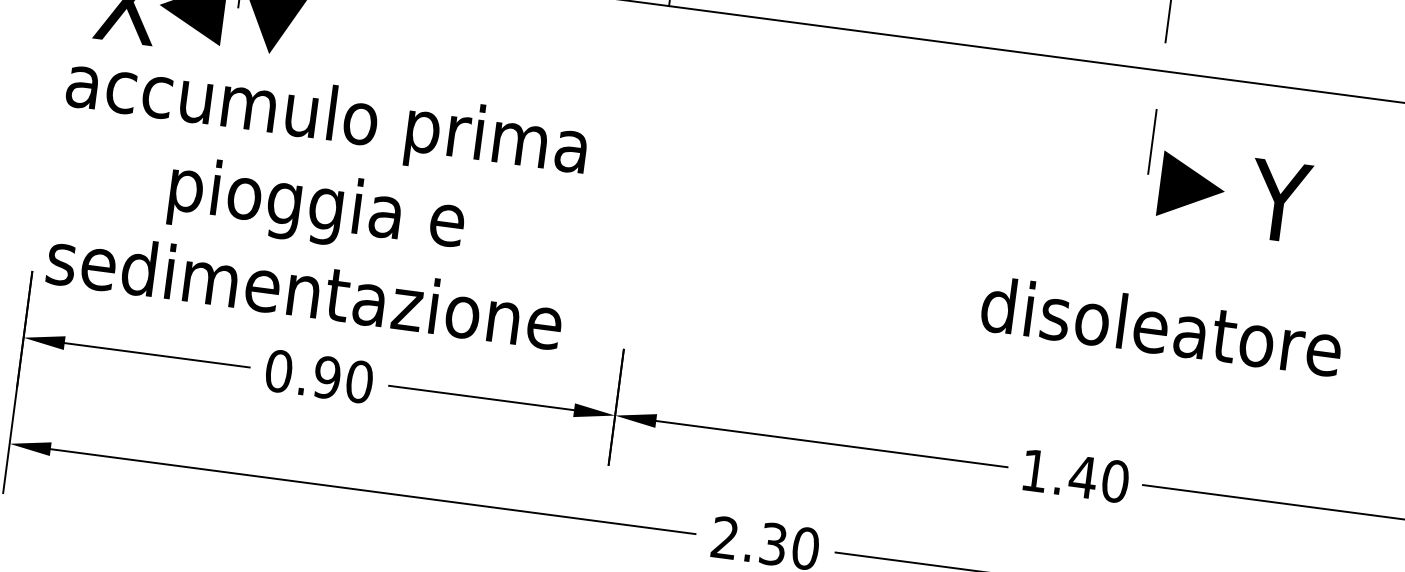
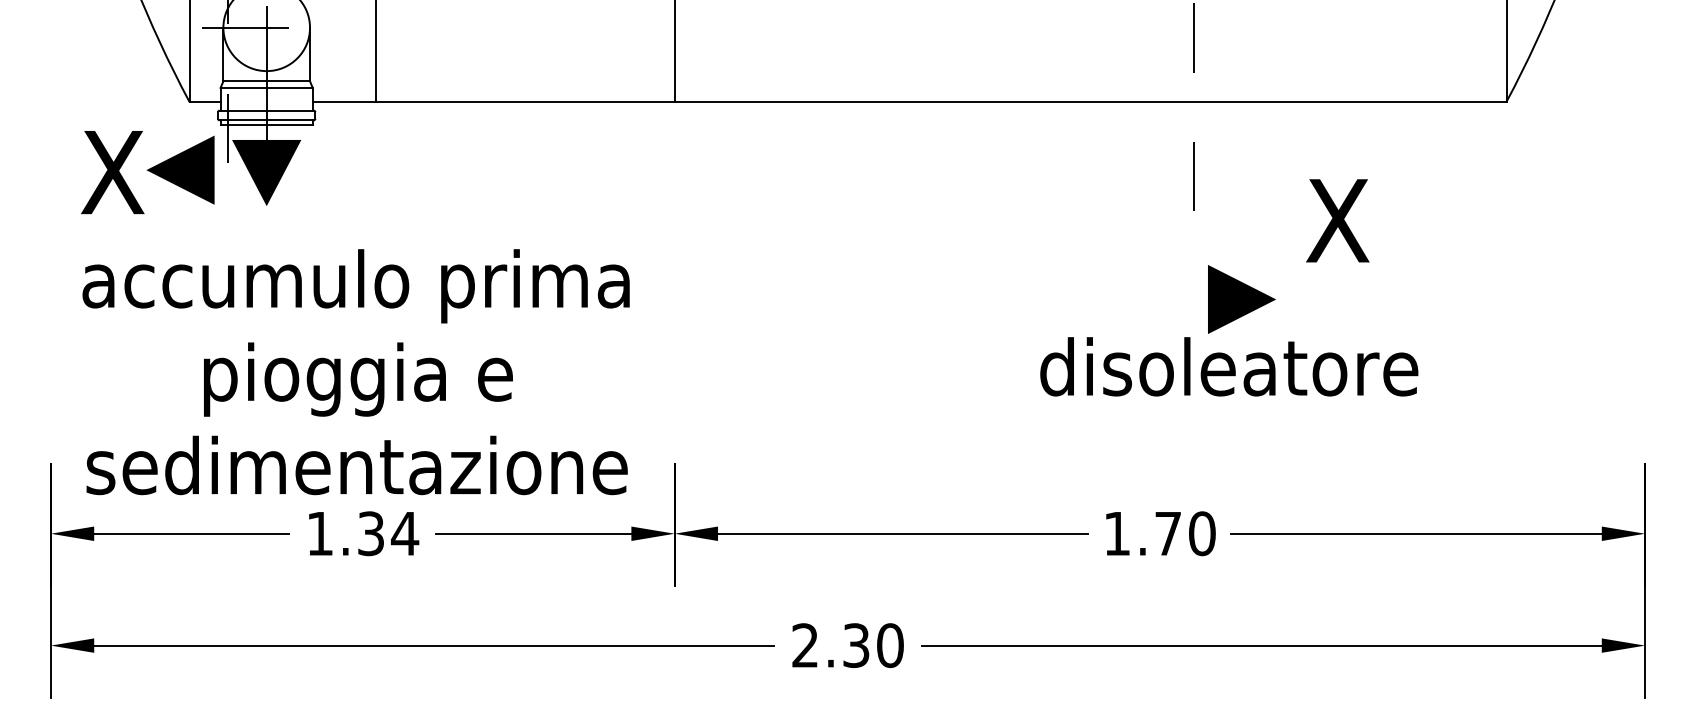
line: (1191, 187) -> (1241, 299), moved
text: (315, 201) -> (355, 372), moved
text: (1280, 201) -> (1335, 220), Y -> X
text: (319, 376) -> (362, 533), 0.90 -> 1.34
text: (1083, 476) -> (1168, 533), 1.40 -> 1.70

